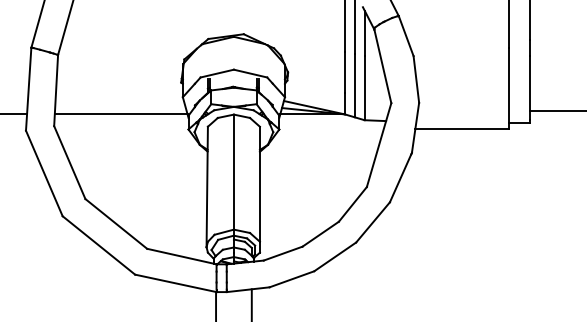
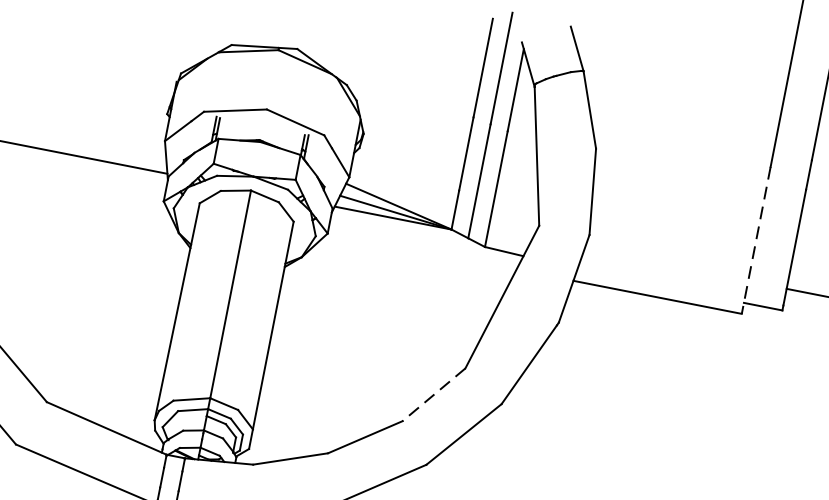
line: (508, 88) -> (755, 240), solid -> dashed
line: (352, 204) -> (433, 394), solid -> dashed

